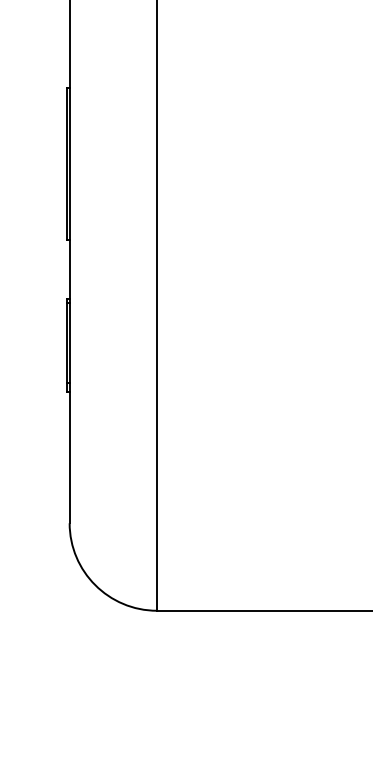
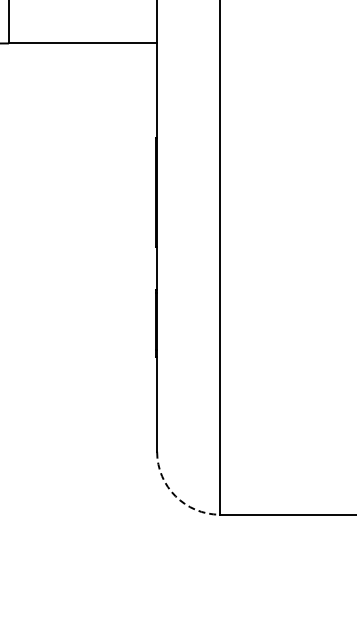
arc: (95, 585) -> (175, 496), solid -> dashed

